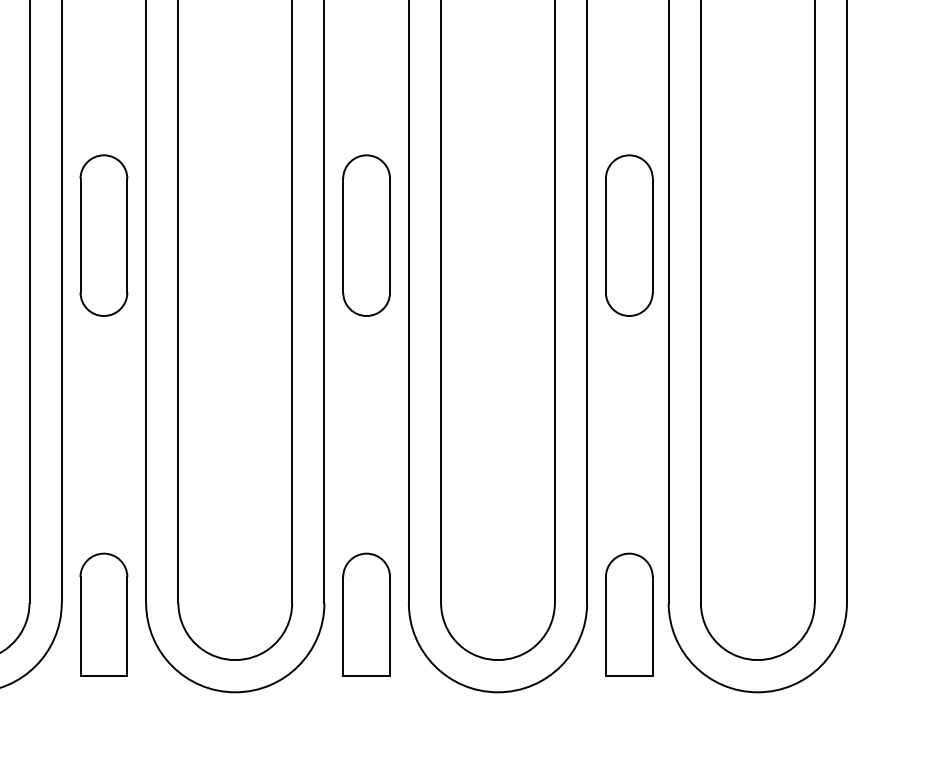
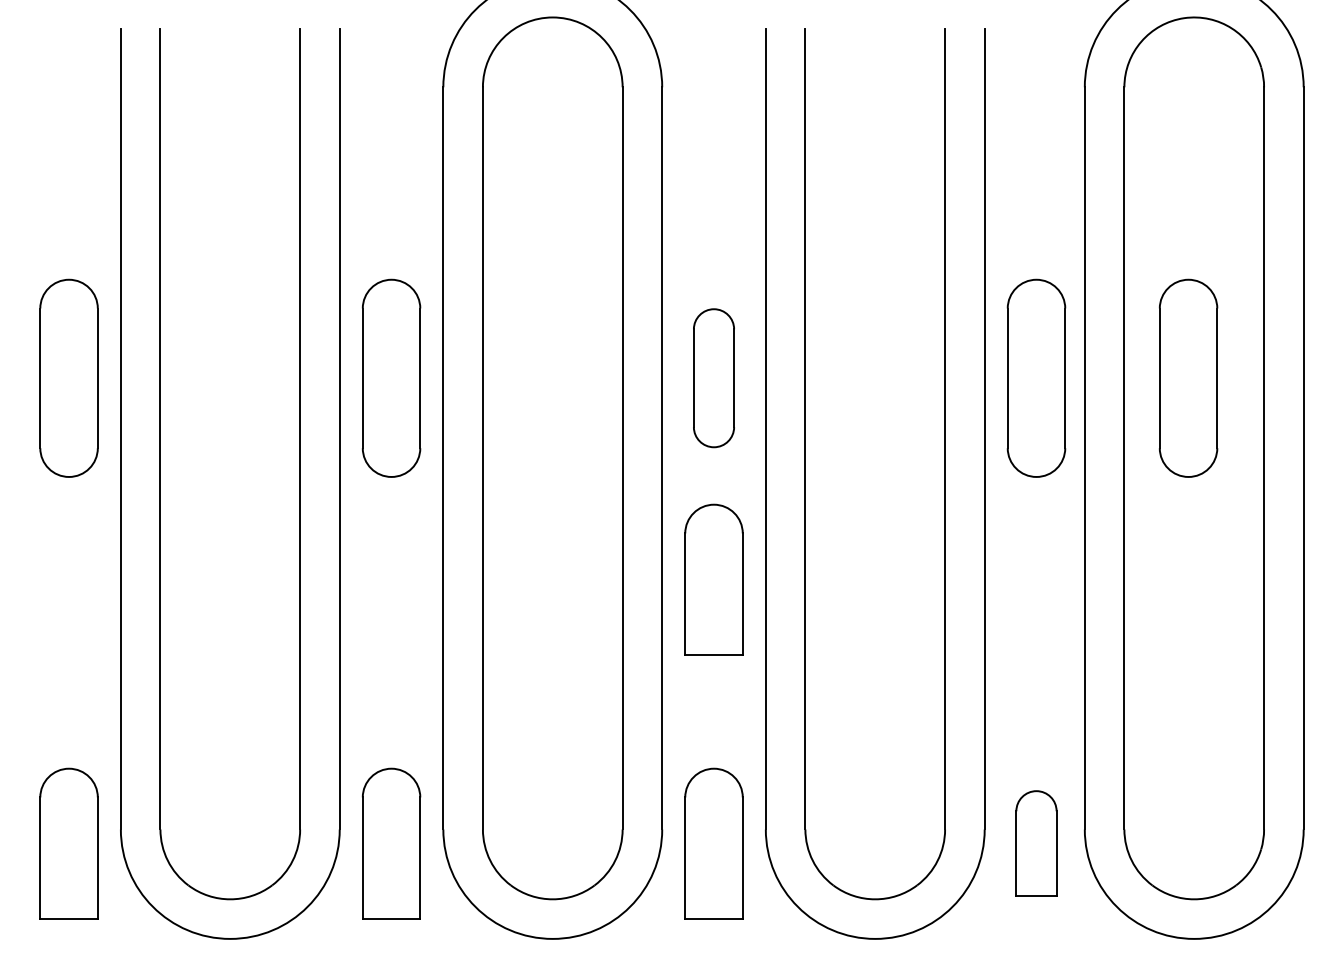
part: (366, 234) -> (713, 377), size x0.7
part: (753, 234) -> (1188, 377), added
part: (366, 399) -> (713, 579), added
part: (629, 614) -> (1036, 843), size x0.7

